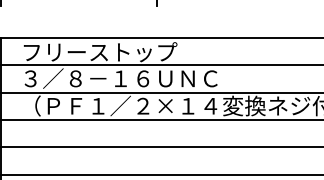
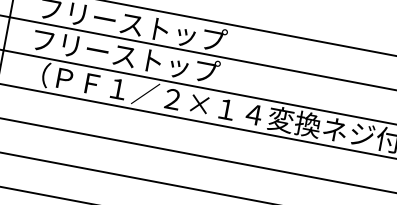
text: (120, 78) -> (151, 60), ３／８－１６ＵＮＣ -> フリーストップ

